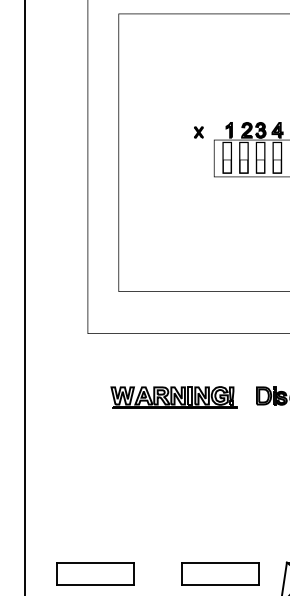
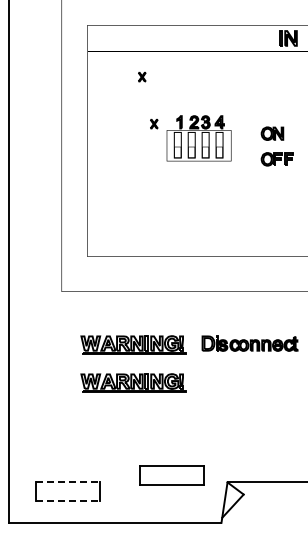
part: (184, 75) -> (142, 76), added
part: (174, 442) -> (133, 382), added
line: (95, 562) -> (68, 482), solid -> dashed
part: (219, 573) -> (171, 475), moved
line: (95, 585) -> (68, 501), solid -> dashed

